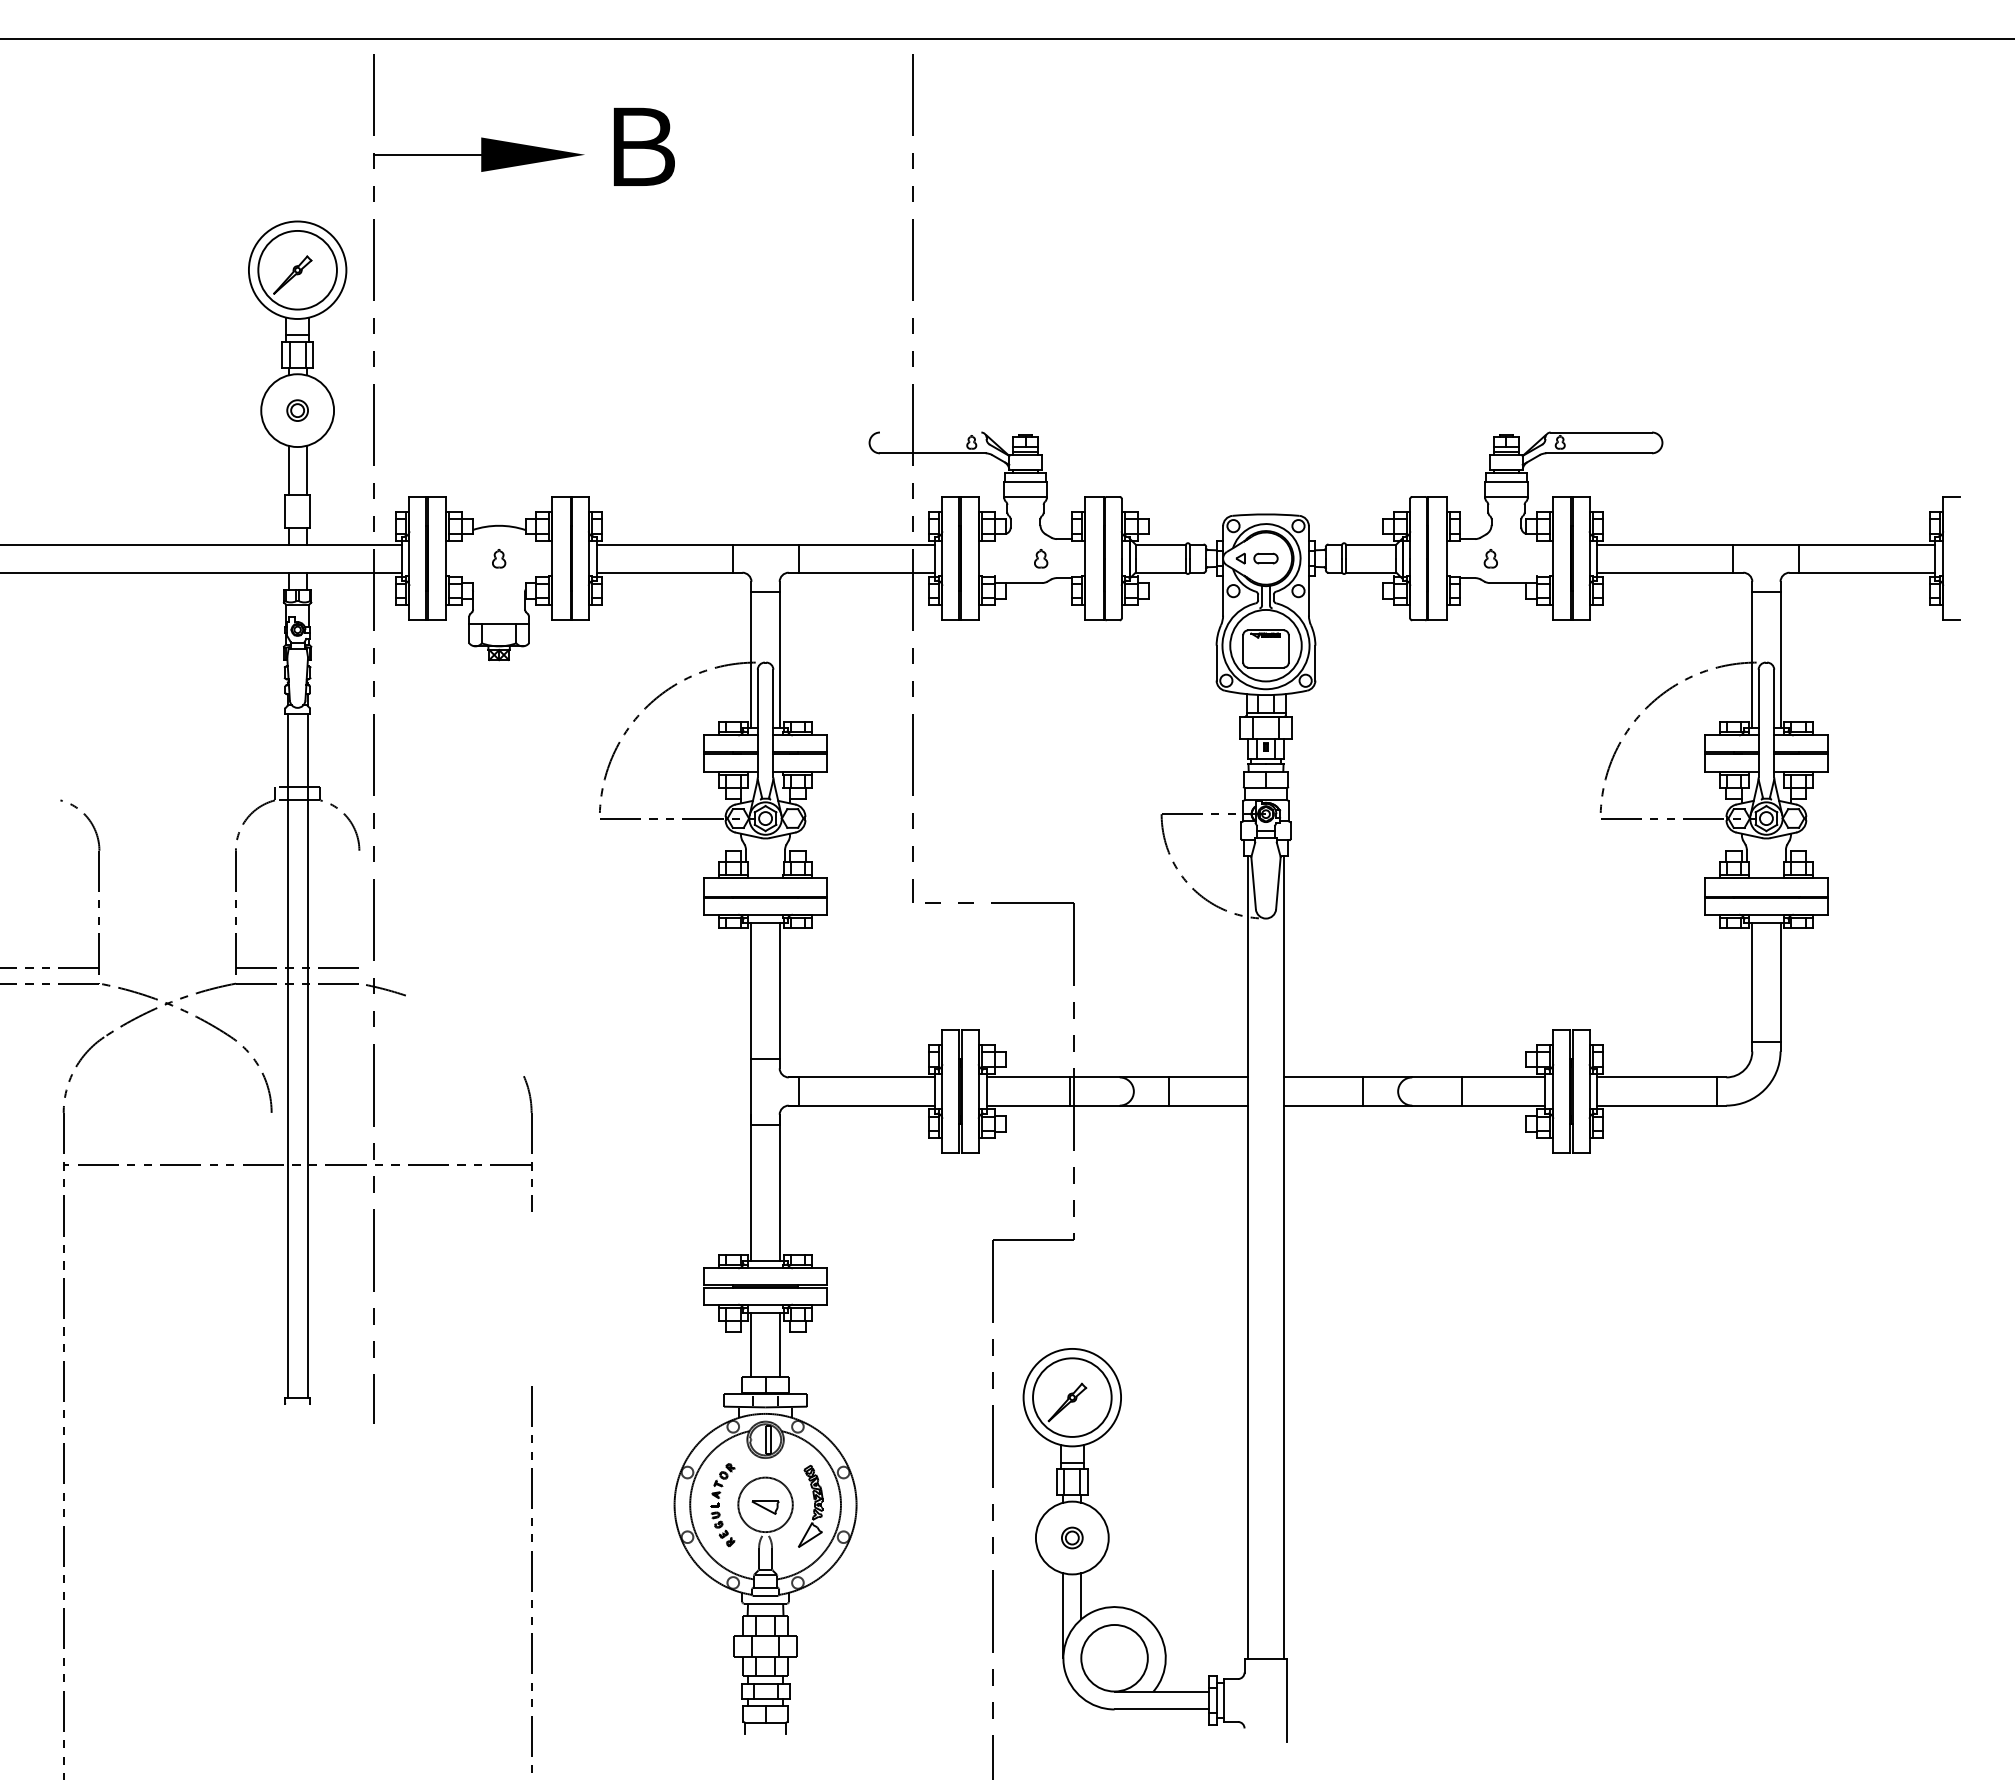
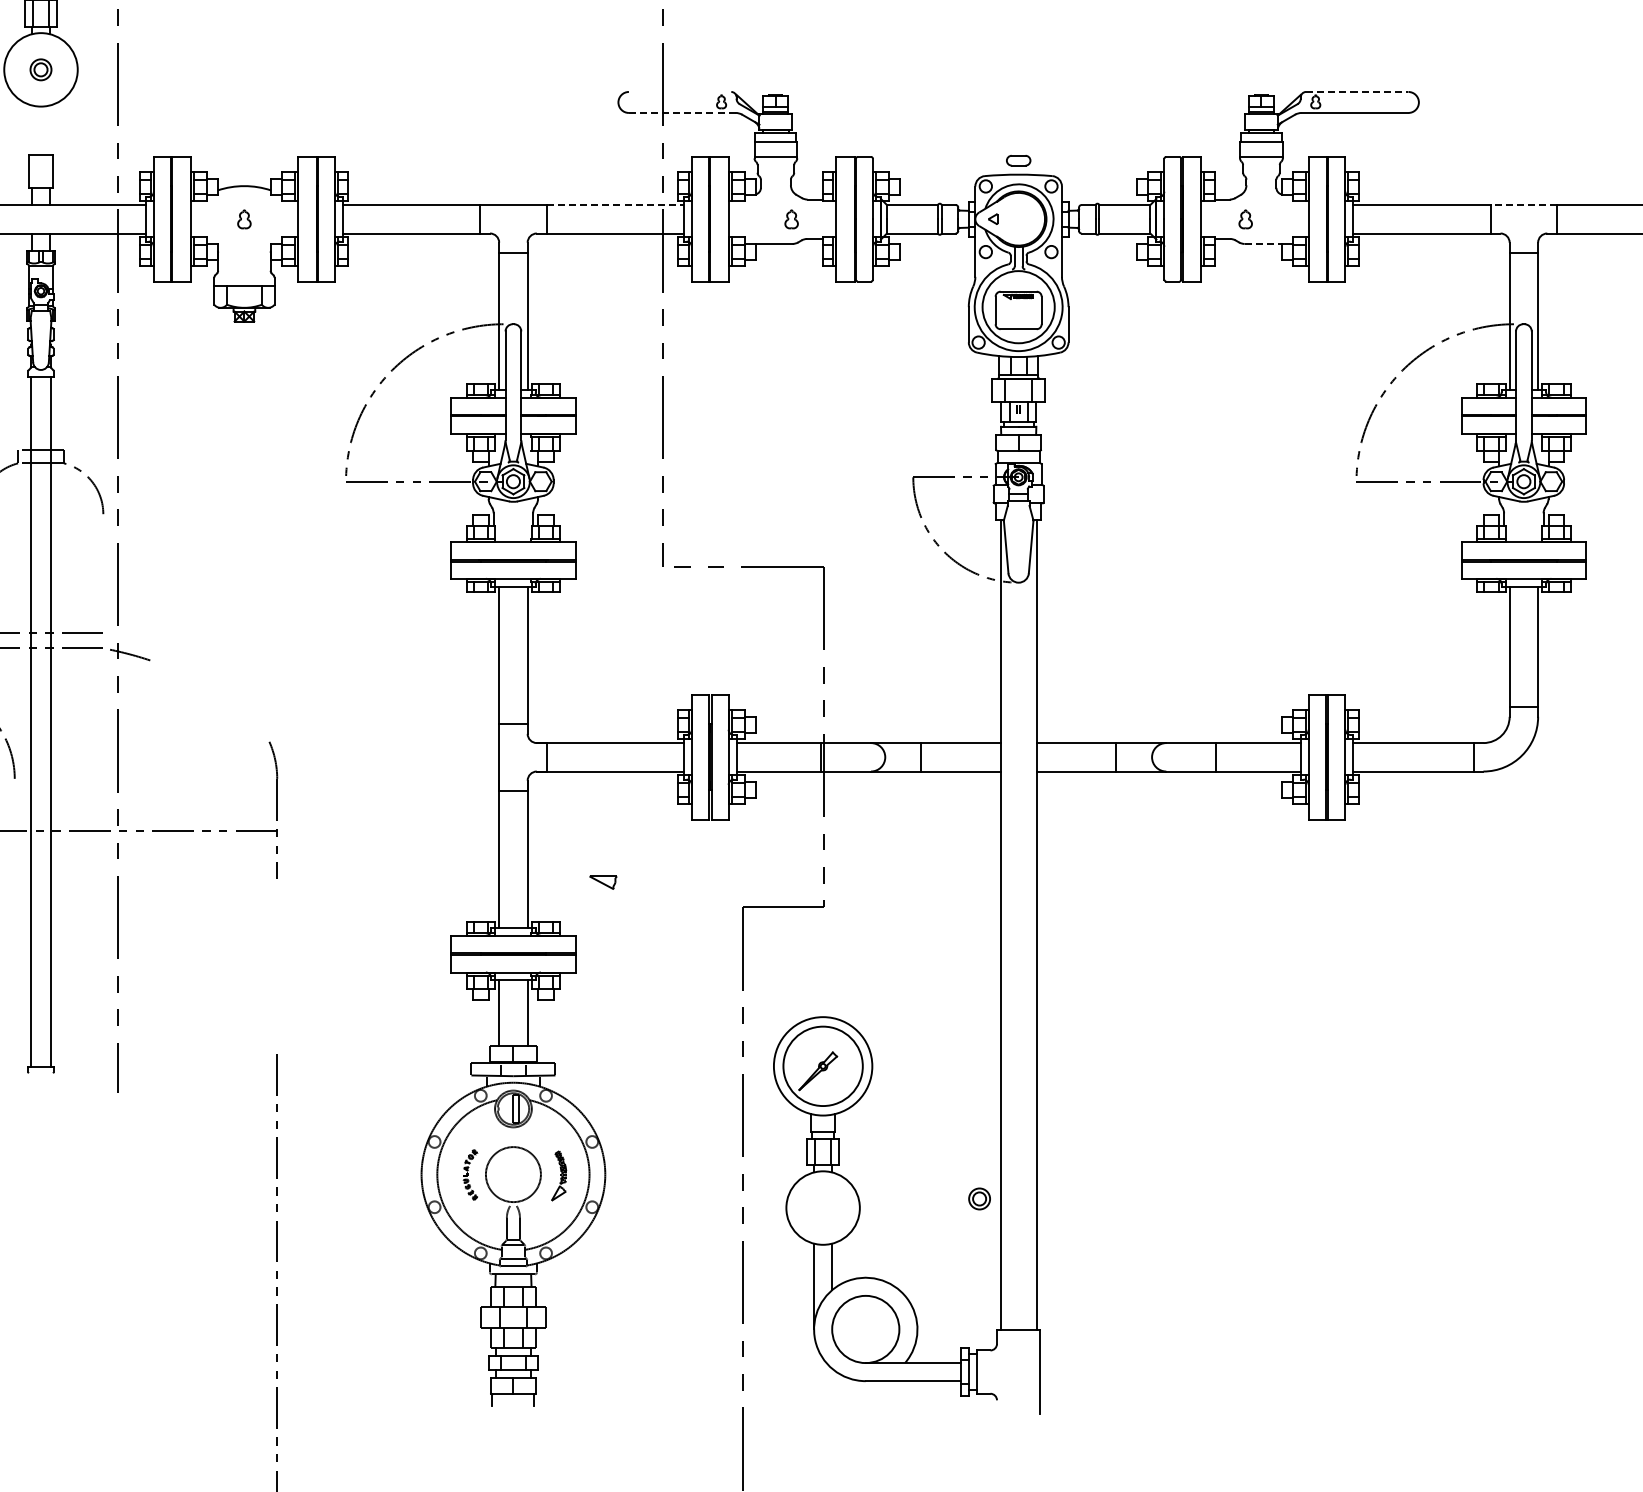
line: (1601, 432) -> (1357, 91), solid -> dashed
line: (932, 453) -> (681, 113), solid -> dashed
line: (288, 470) -> (31, 130), removed
line: (306, 470) -> (49, 130), removed
line: (866, 544) -> (615, 205), solid -> dashed
line: (1765, 544) -> (1522, 205), solid -> dashed
part: (1265, 558) -> (1018, 160), moved
line: (1508, 583) -> (1263, 244), solid -> dashed
part: (722, 1505) -> (469, 1175), size x0.6
part: (810, 1505) -> (558, 1175), size x0.6
part: (765, 1507) -> (603, 882), moved
part: (1072, 1537) -> (979, 1198), moved

